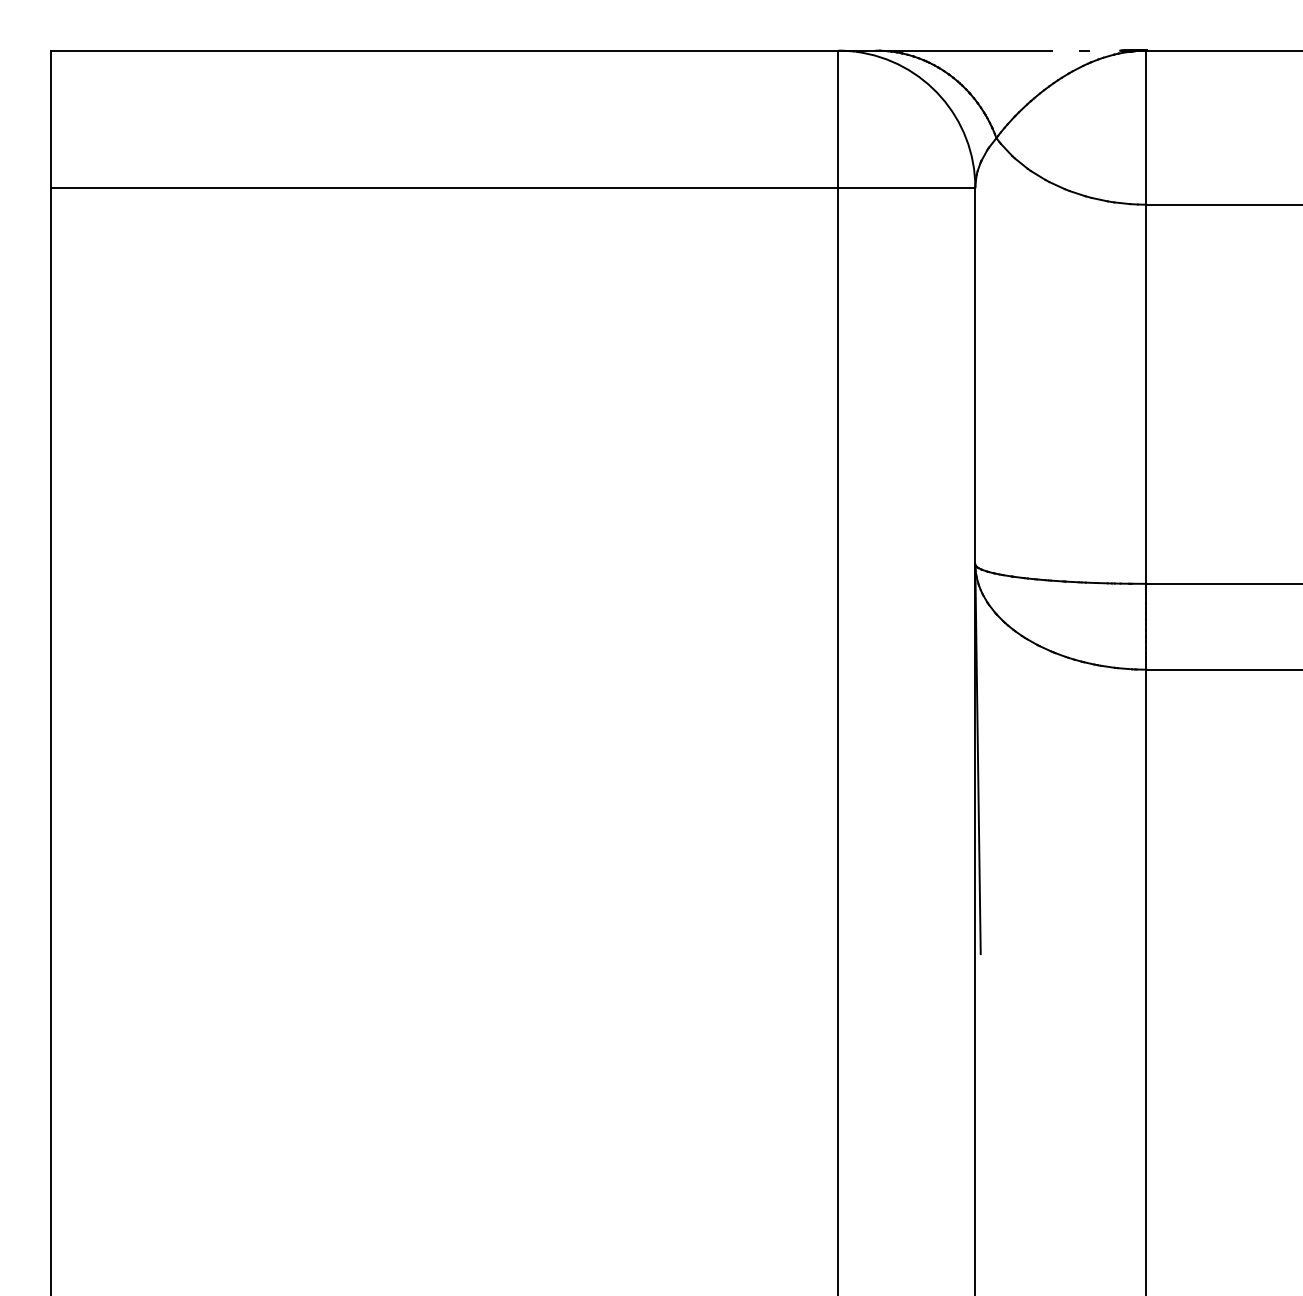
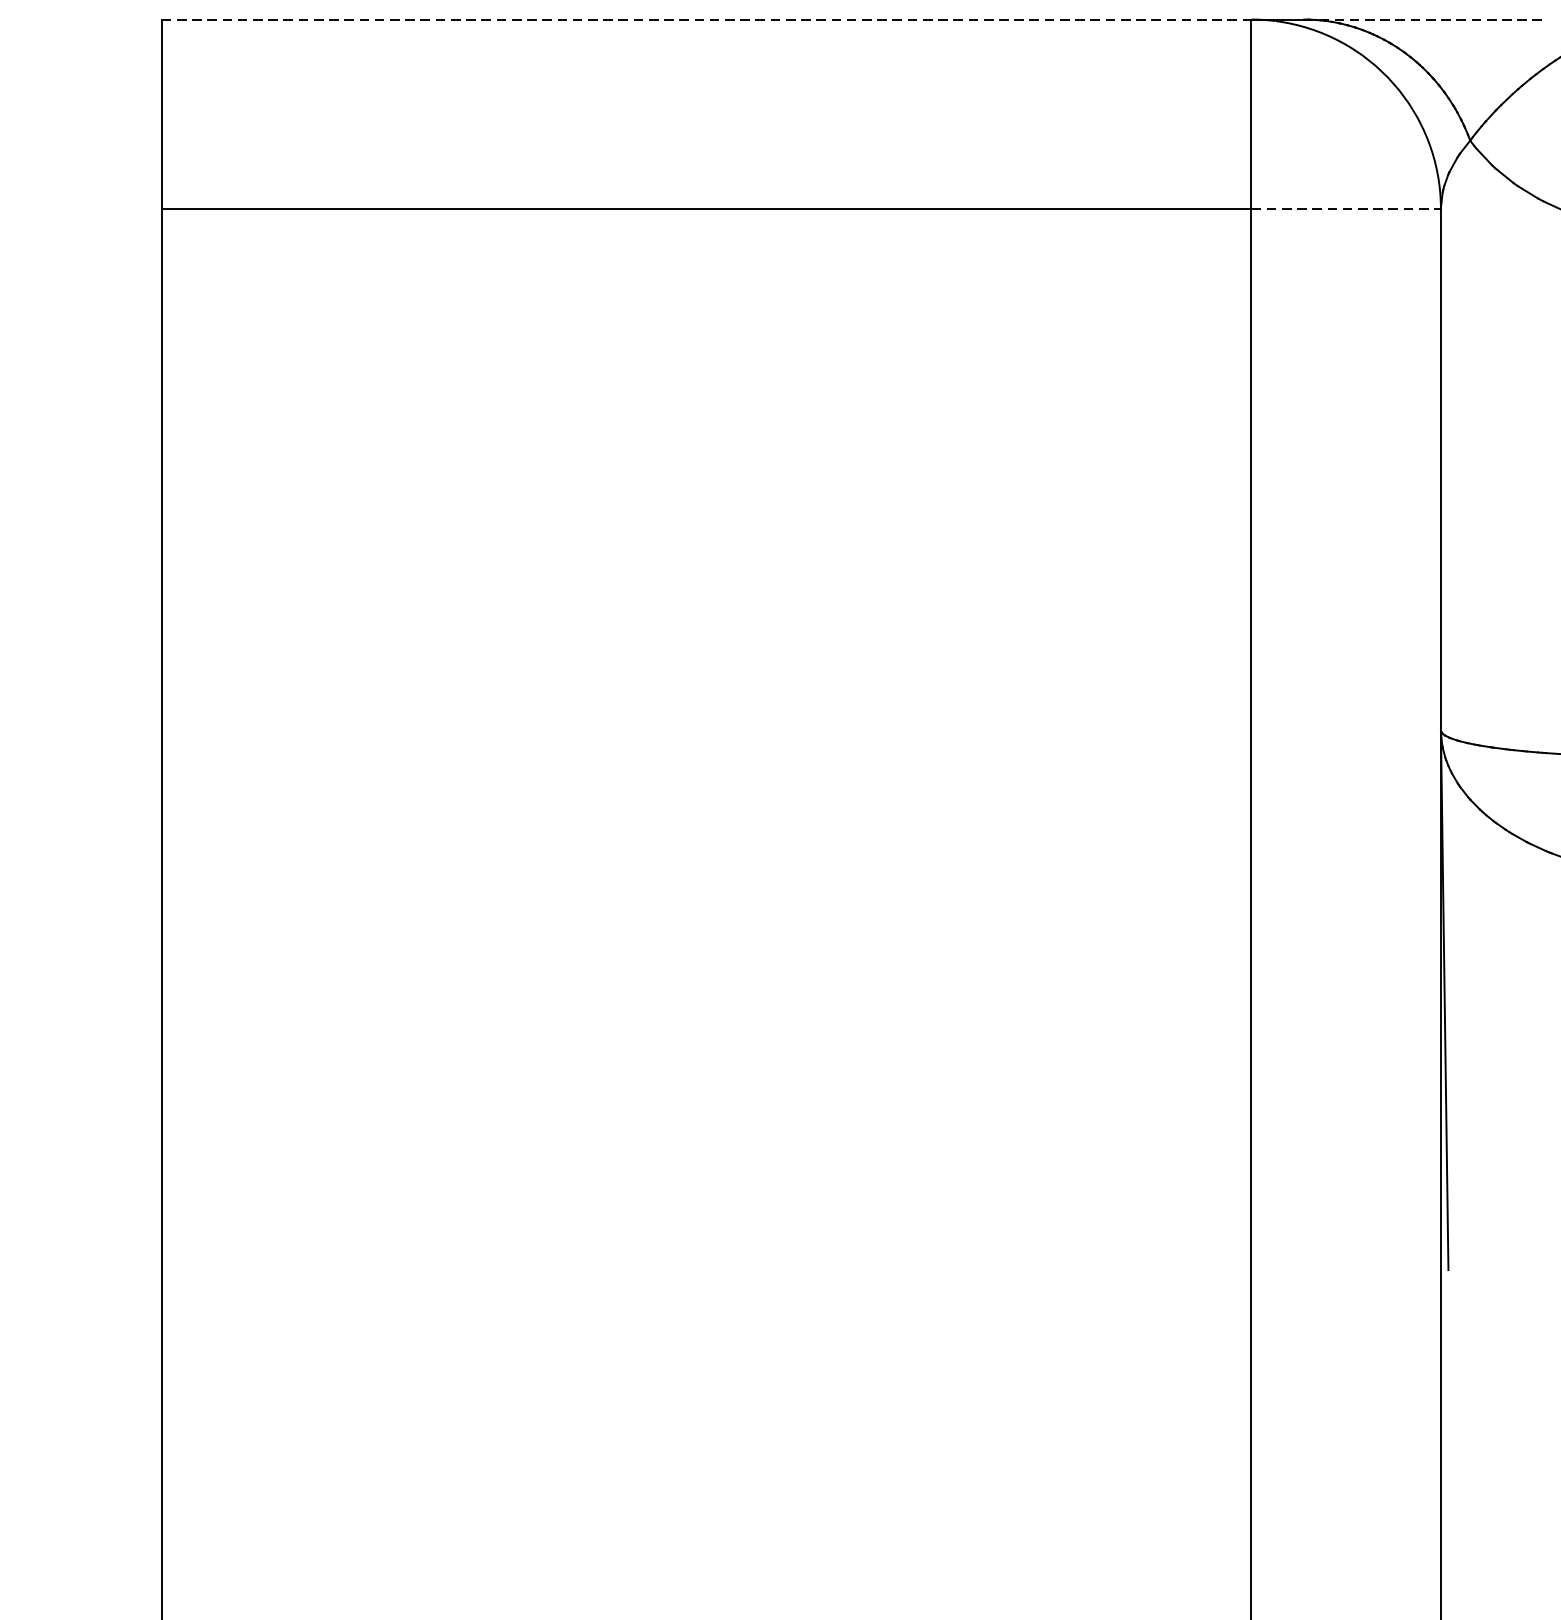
line: (444, 50) -> (706, 19), solid -> dashed
line: (964, 50) -> (1425, 19), solid -> dashed
line: (907, 187) -> (1347, 208), solid -> dashed

